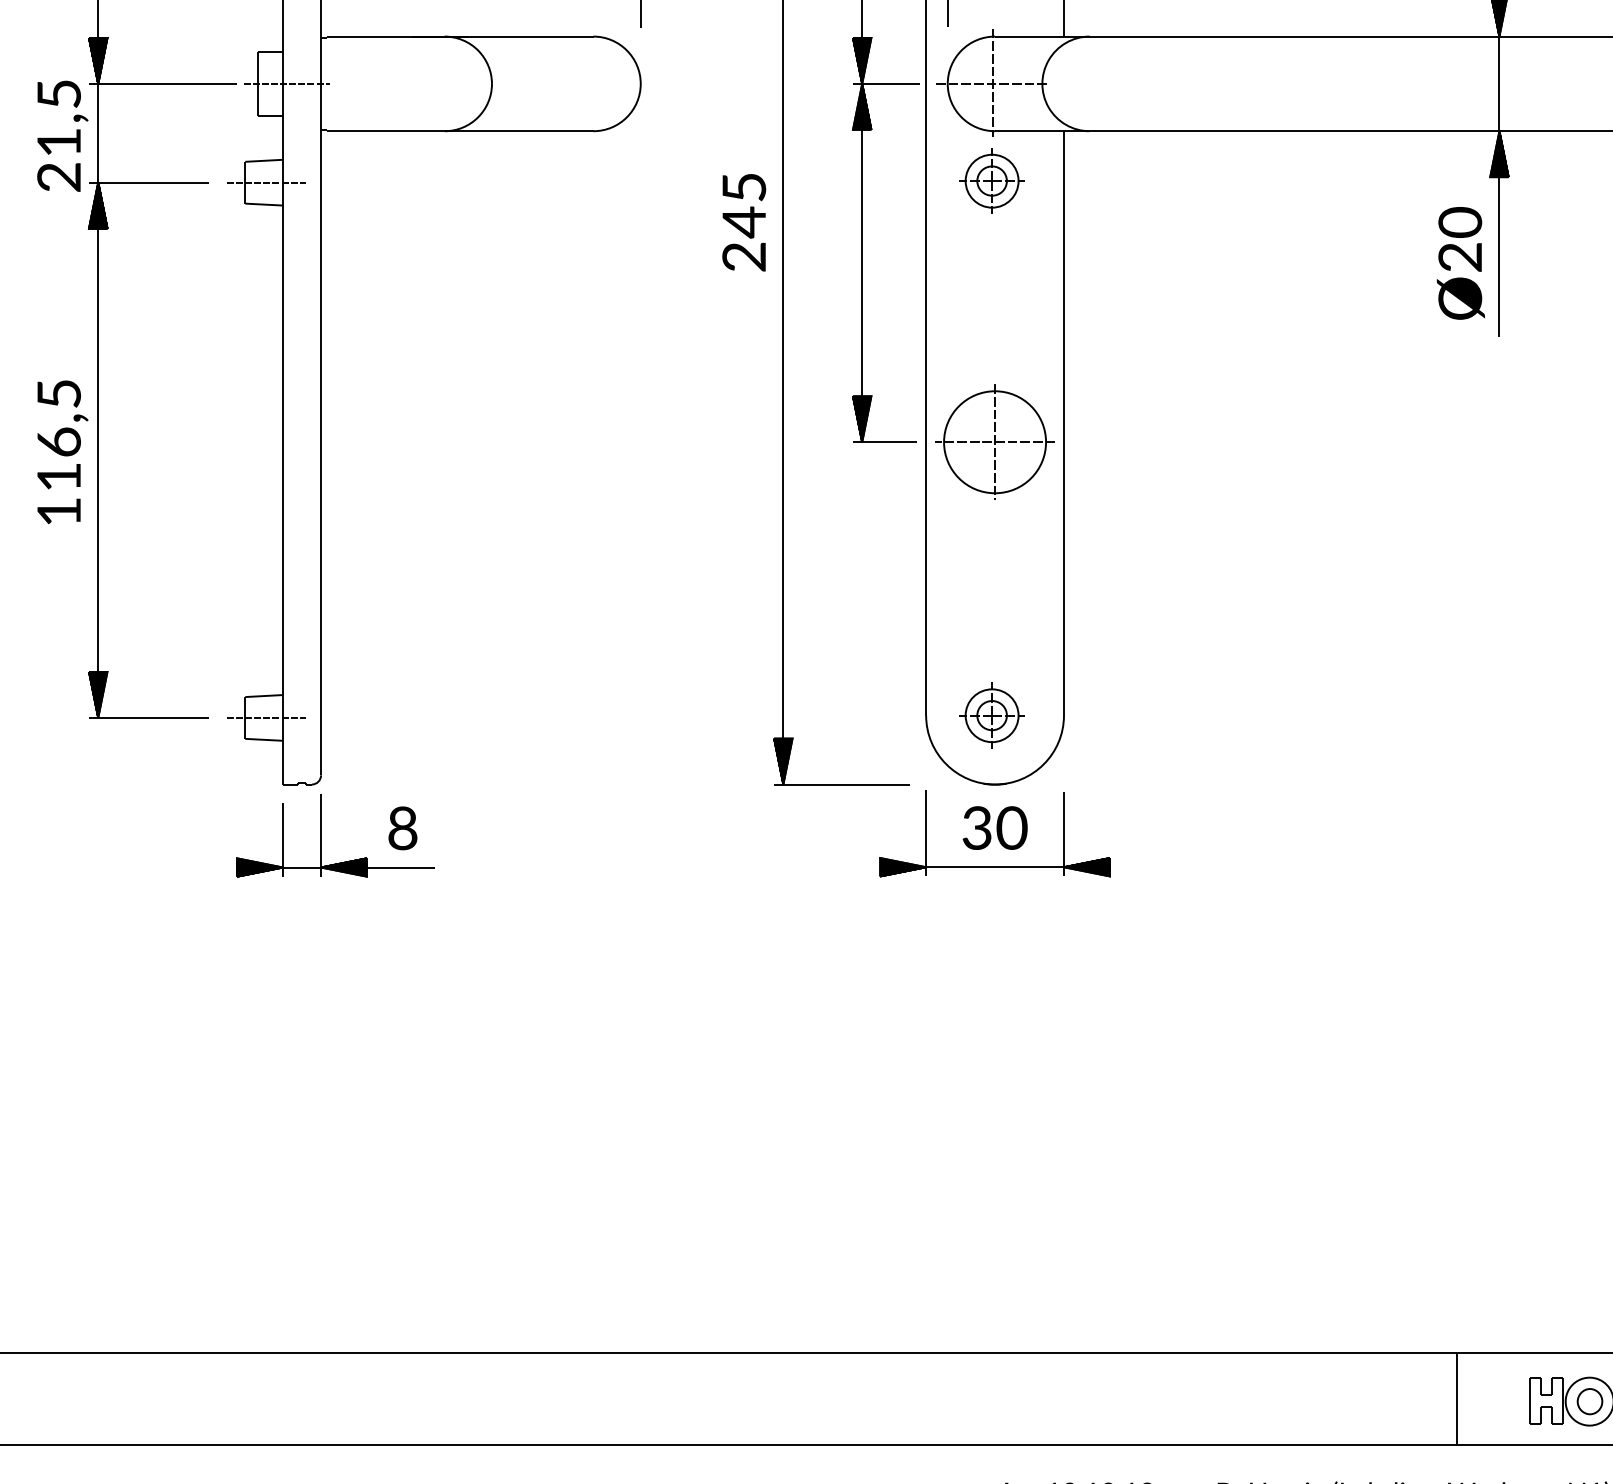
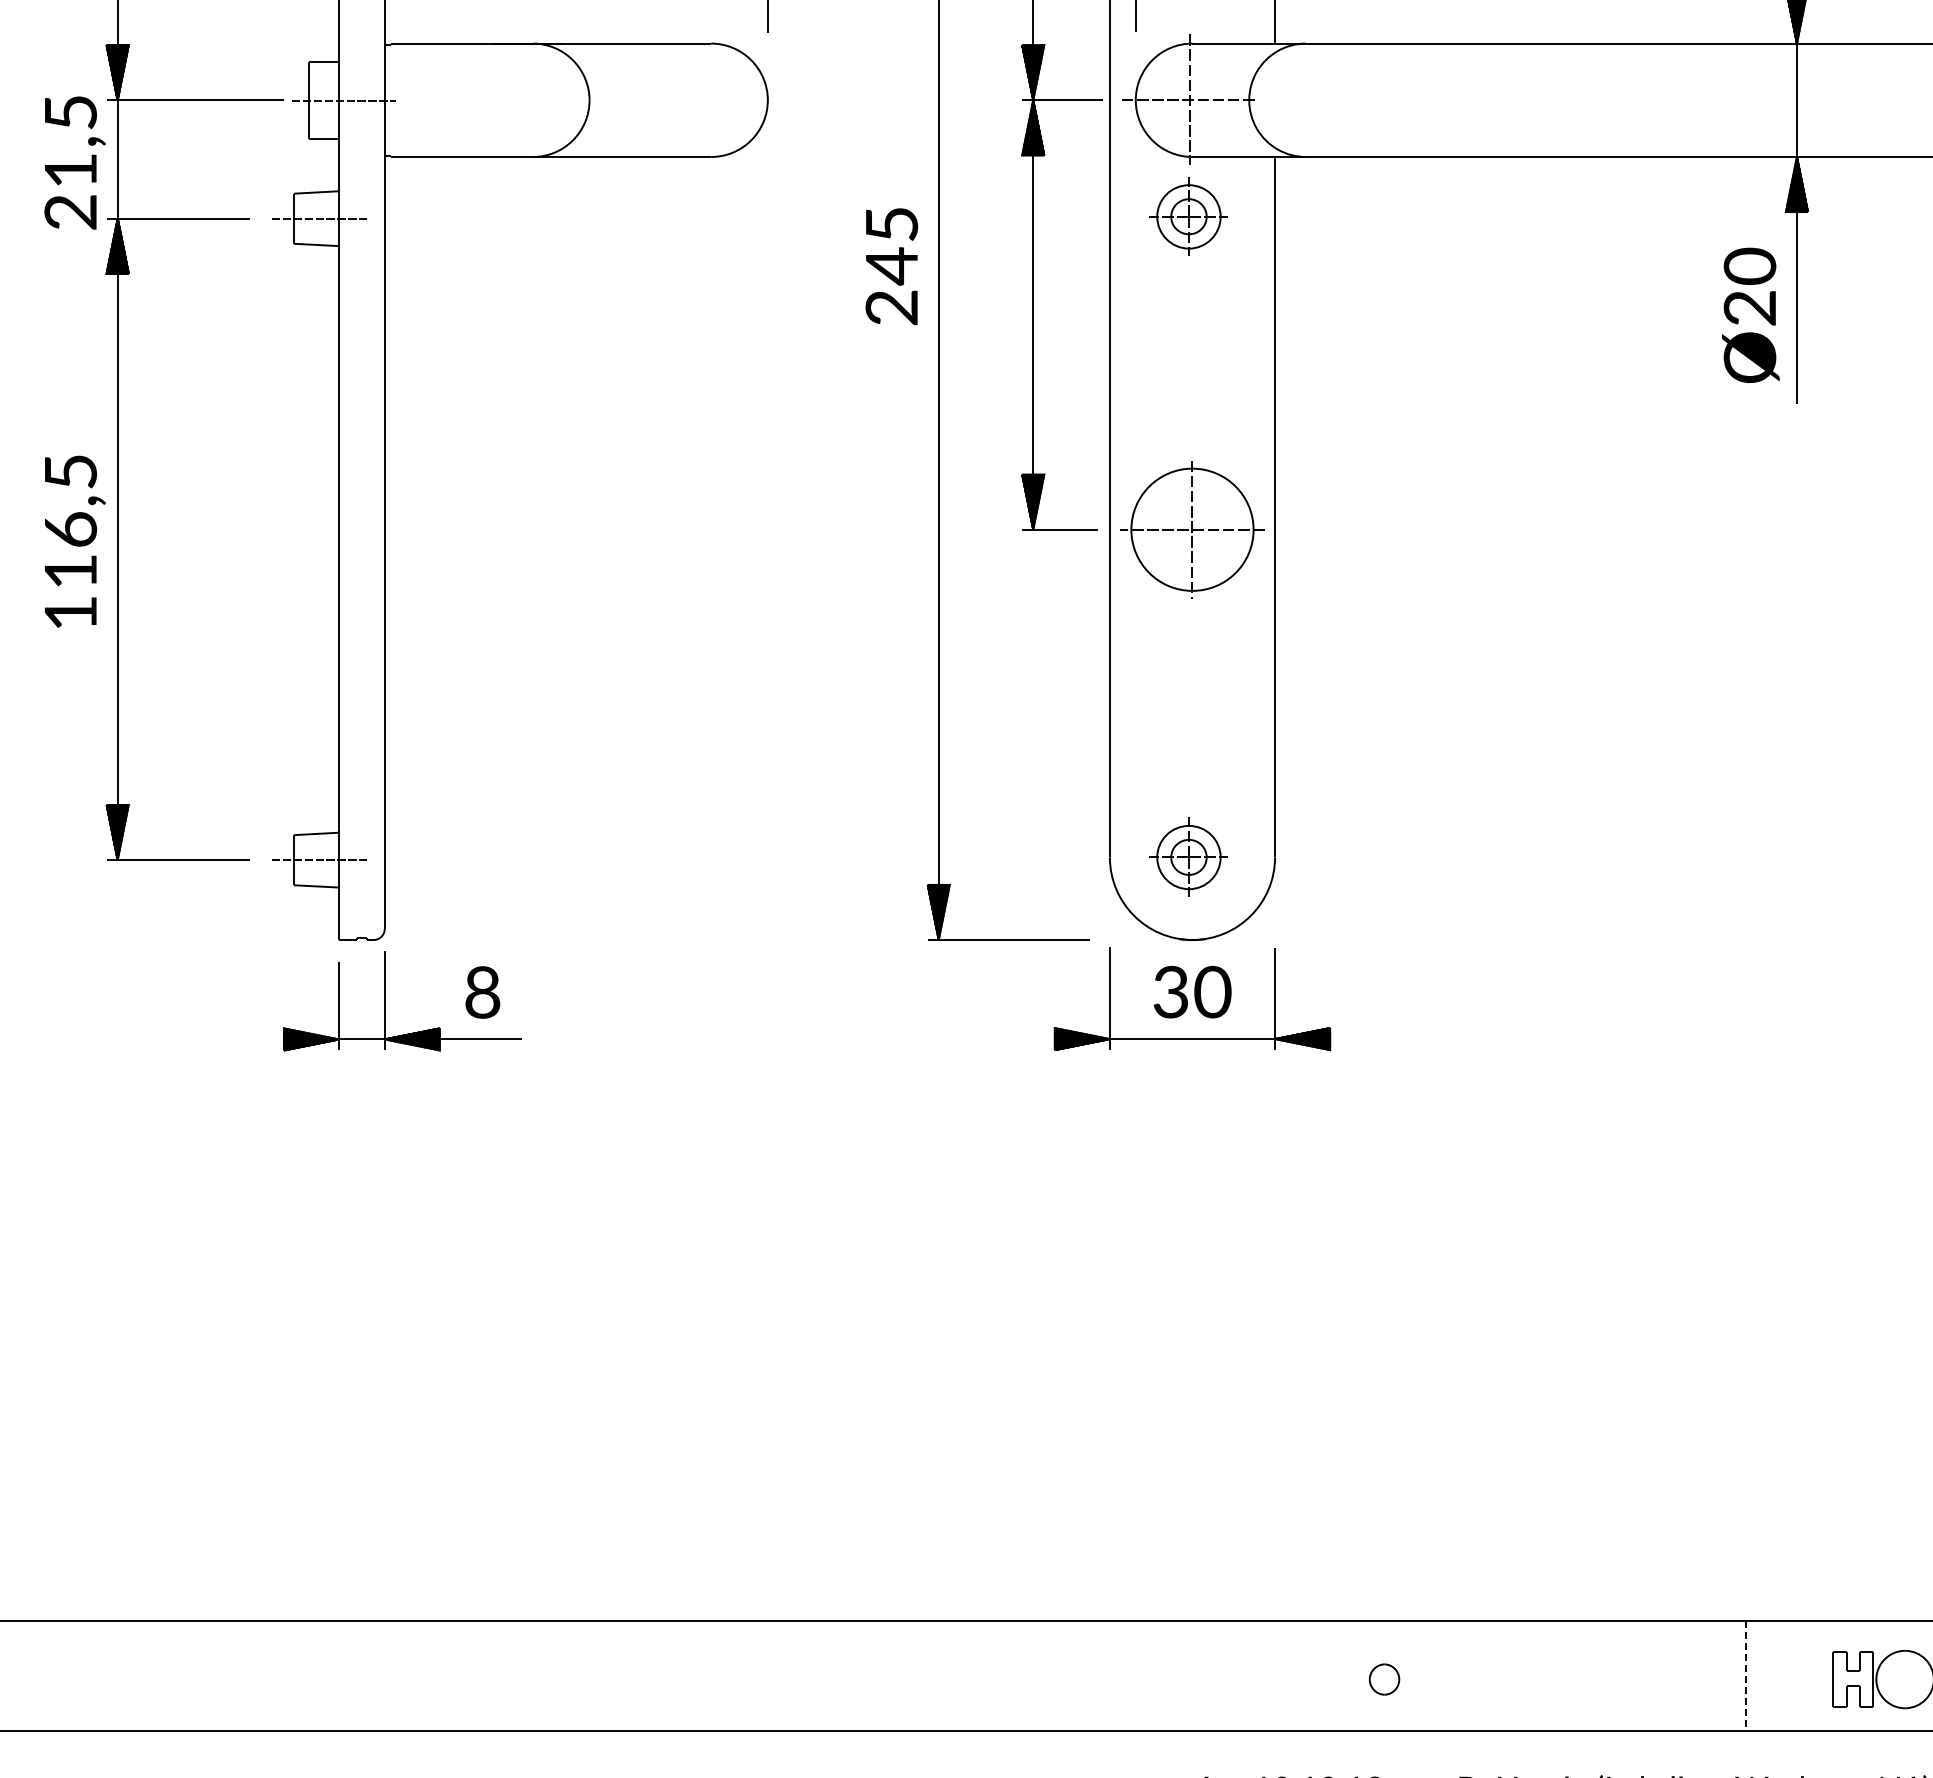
line: (1457, 1399) -> (1746, 1676), solid -> dashed
part: (1590, 1401) -> (1384, 1679), moved

